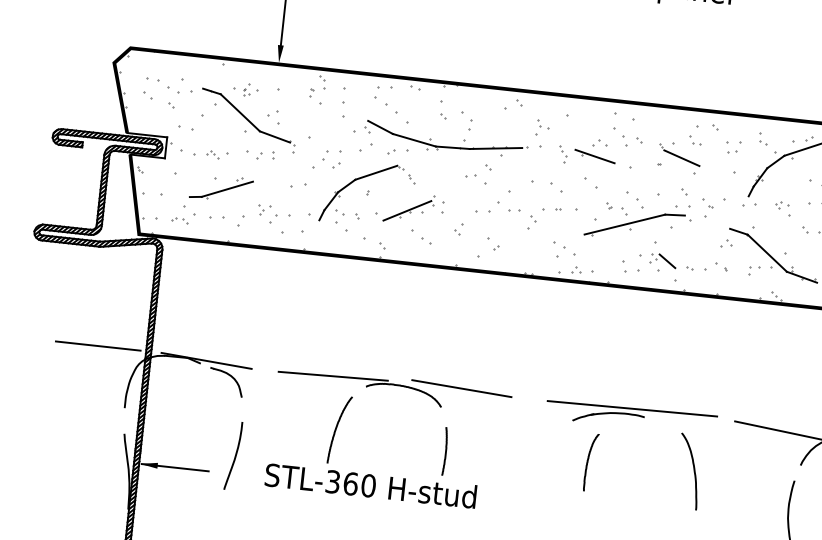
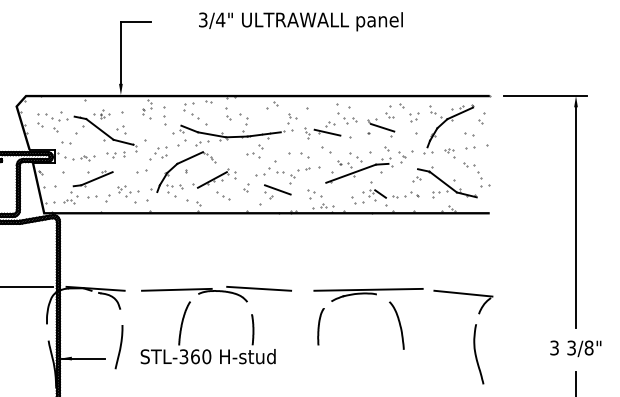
line: (507, 236) -> (277, 189), added
curve: (588, 461) -> (319, 326), moved
curve: (692, 468) -> (398, 323), moved

